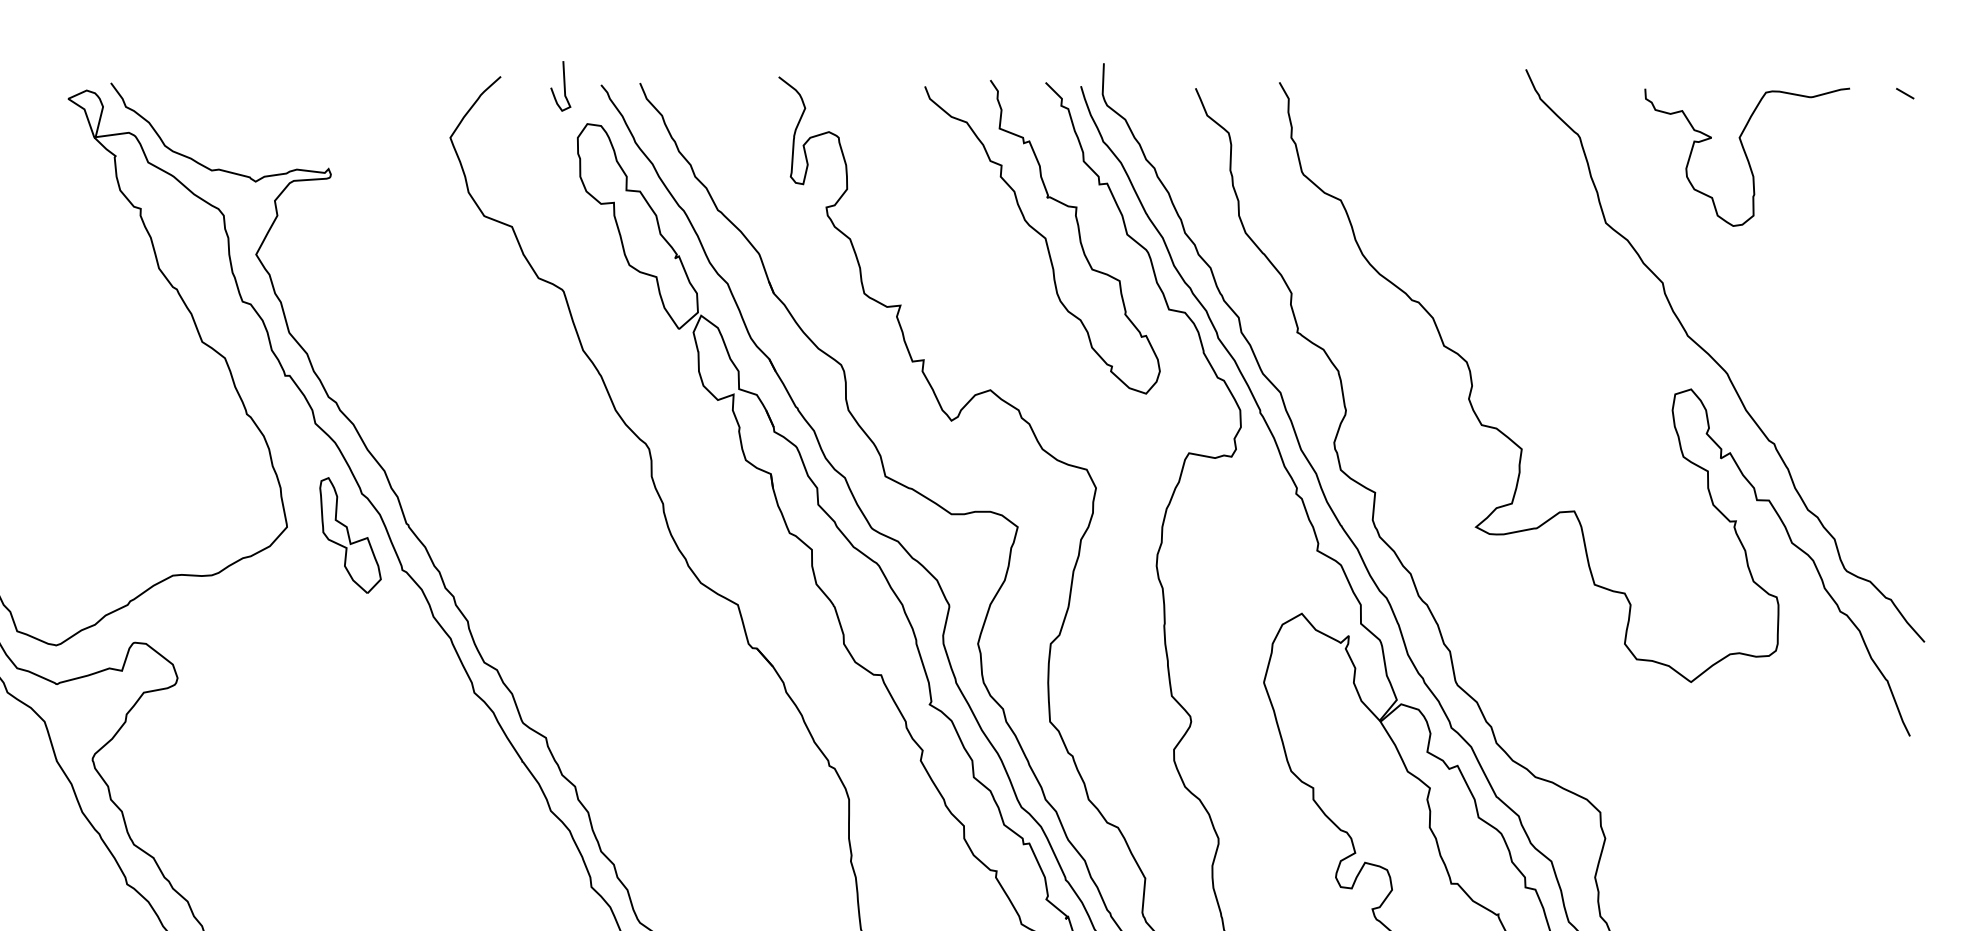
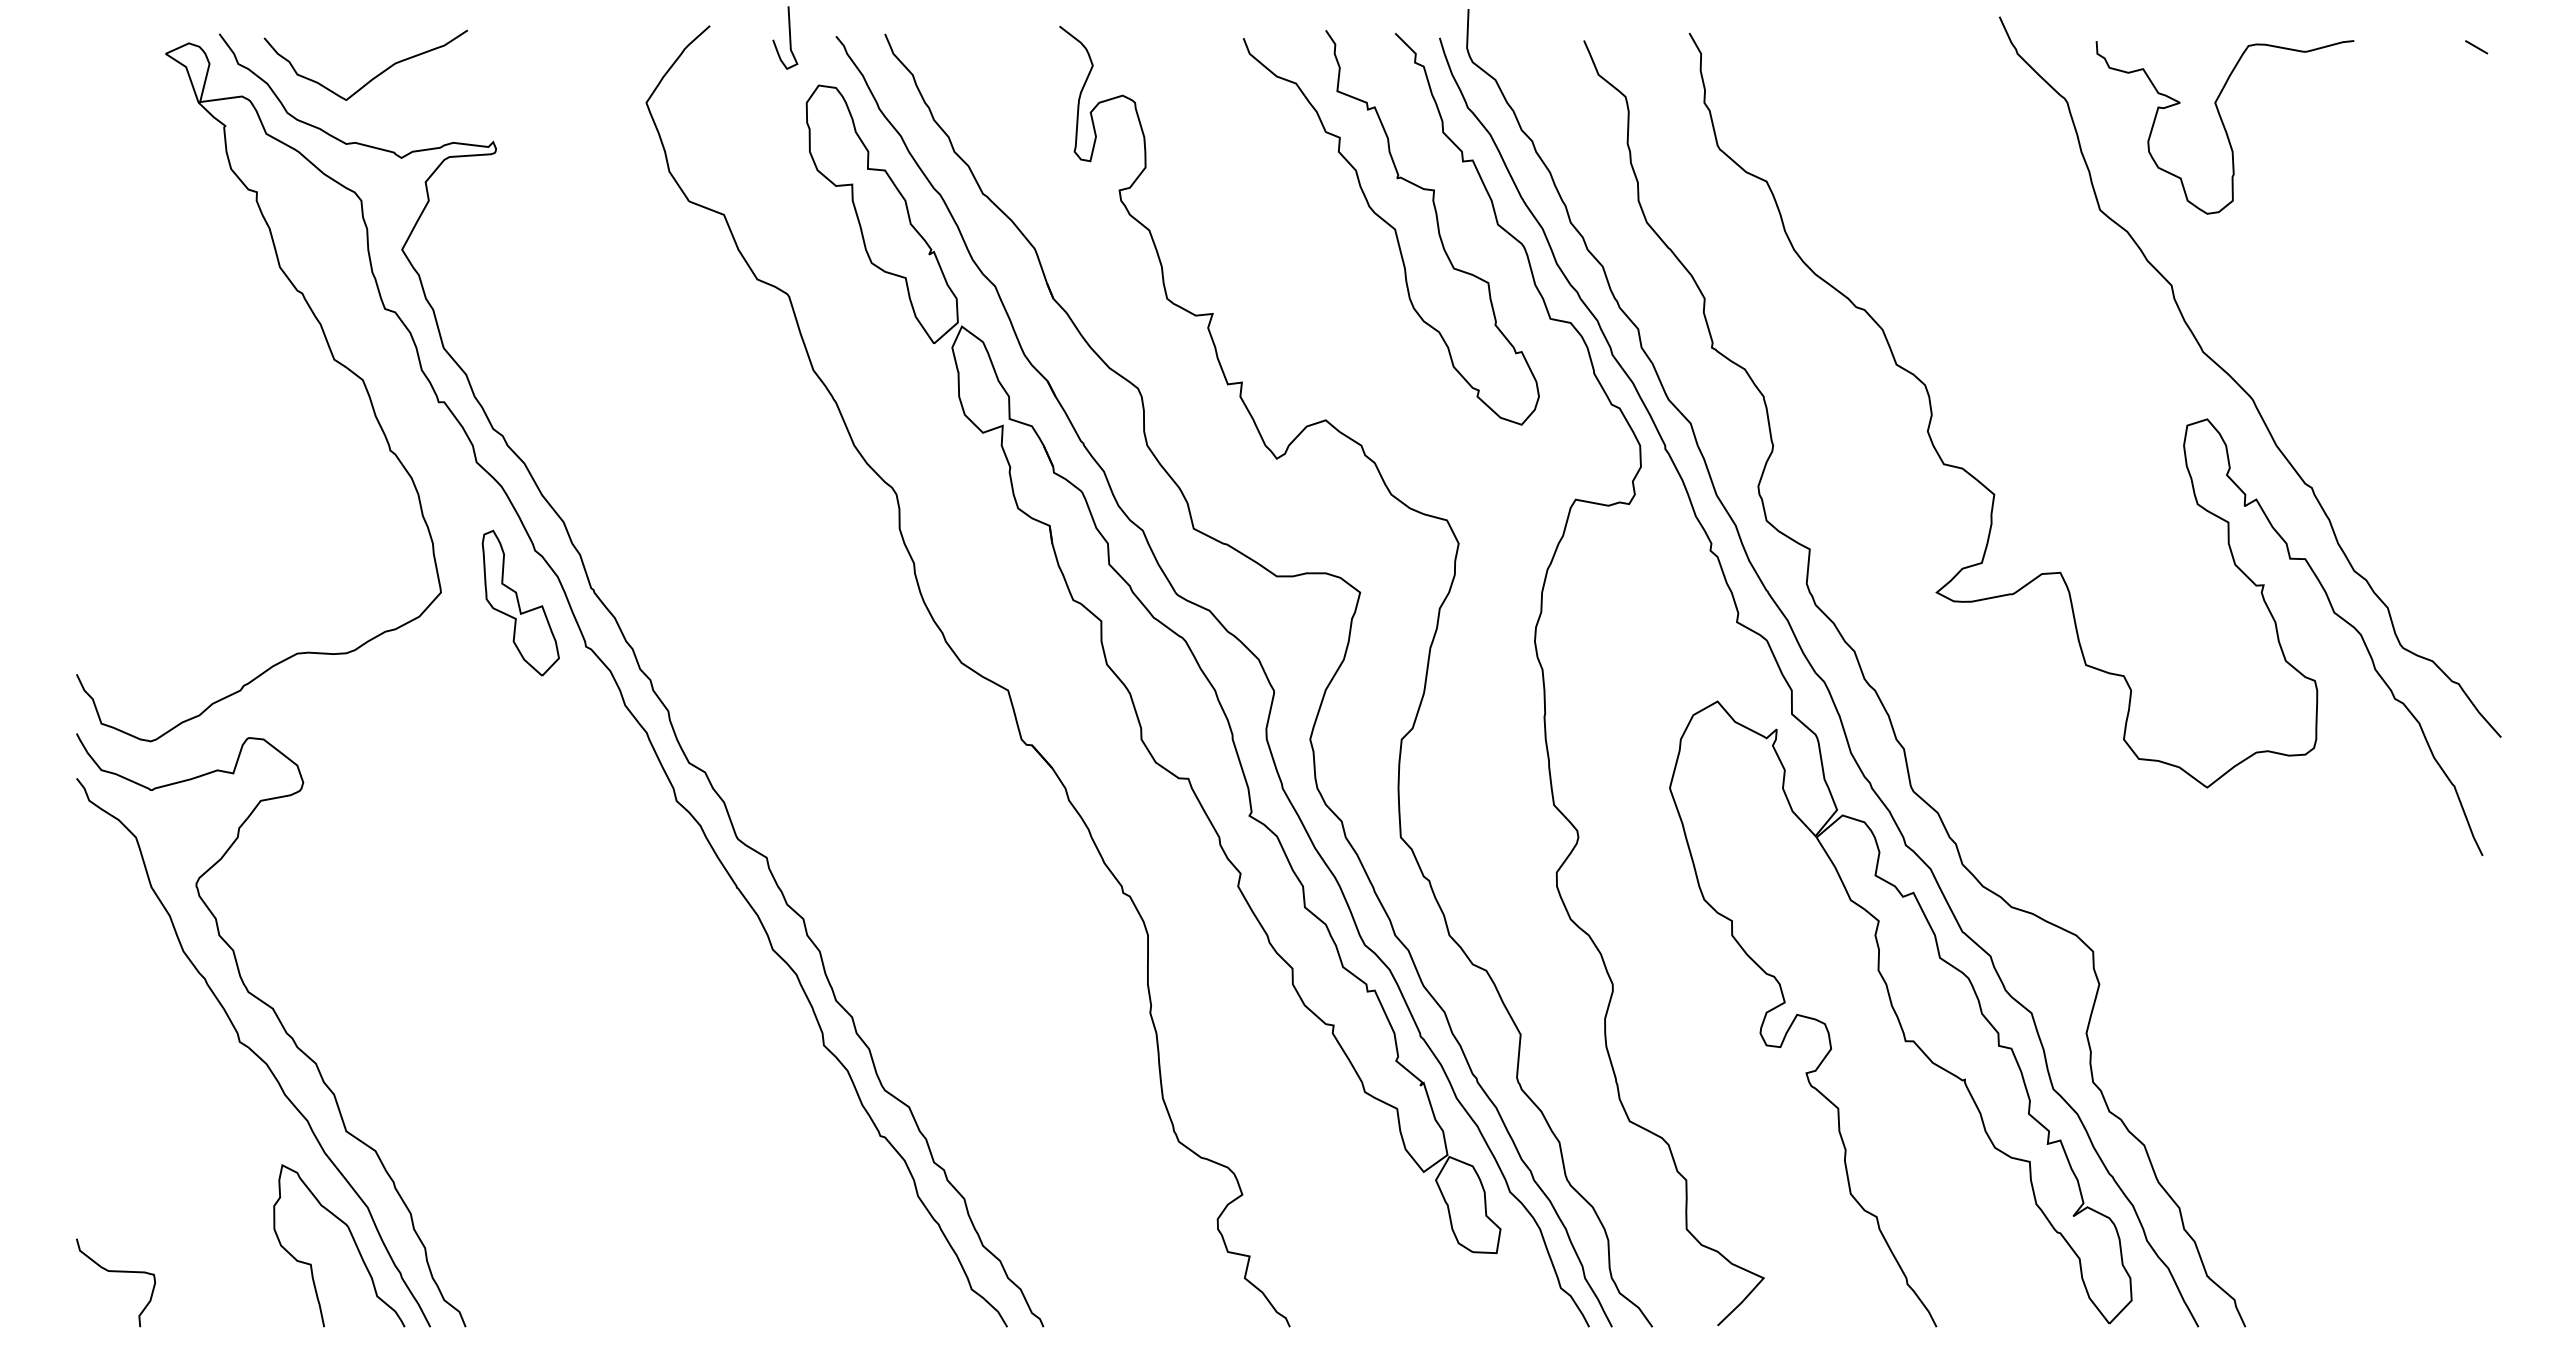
curve: (234, 116) -> (374, 76), added
curve: (1746, 157) -> (2224, 127), moved

